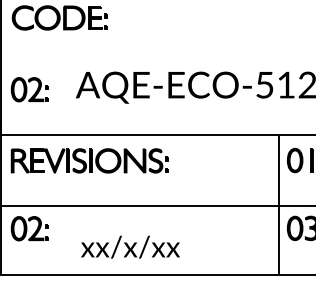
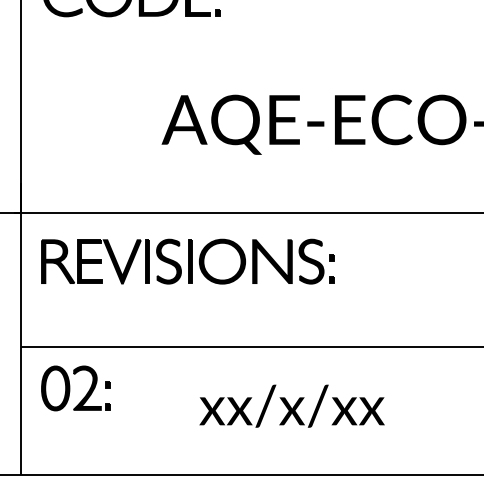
part: (29, 89) -> (75, 128), removed
text: (130, 246) -> (292, 404), moved

